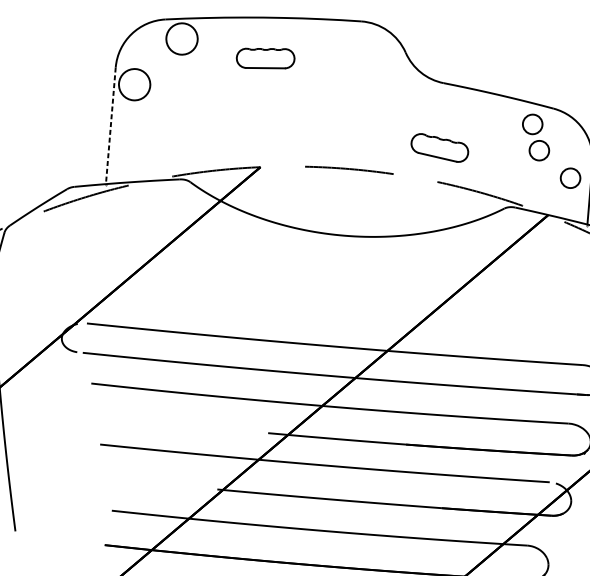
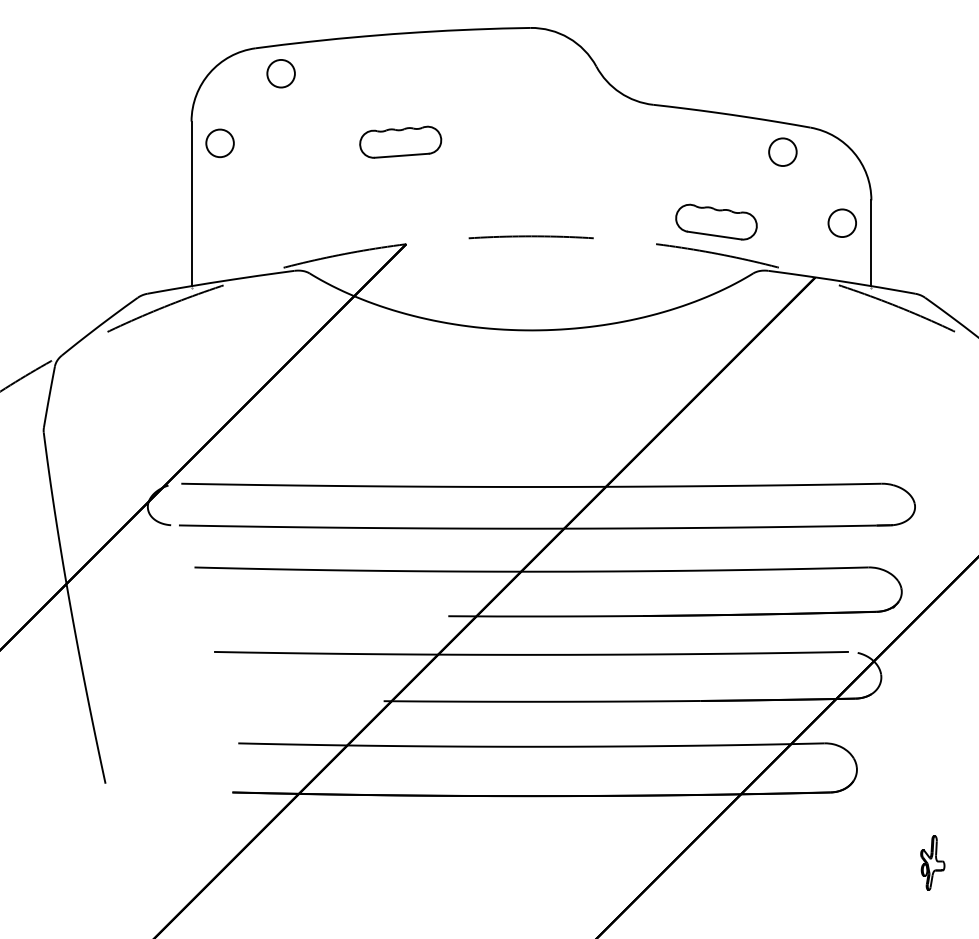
circle: (181, 38) -> (280, 73), size x0.62
part: (265, 57) -> (400, 141), moved
circle: (134, 84) -> (219, 143), size x0.62
line: (110, 126) -> (191, 204), dashed -> solid
part: (439, 147) -> (716, 221), moved
circle: (538, 150) -> (794, 187), removed

